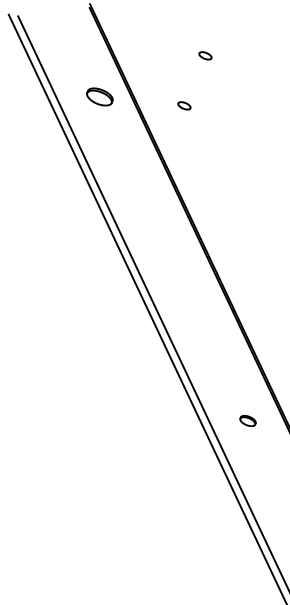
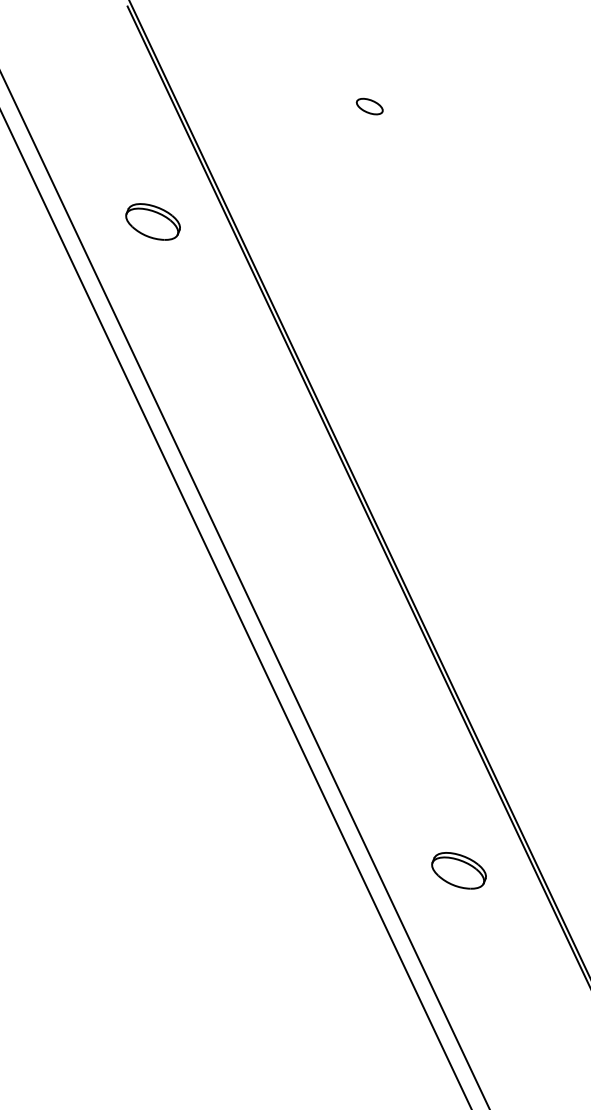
part: (99, 96) -> (152, 220), moved
part: (184, 105) -> (325, 210), removed
part: (247, 420) -> (457, 869), size x1.67

